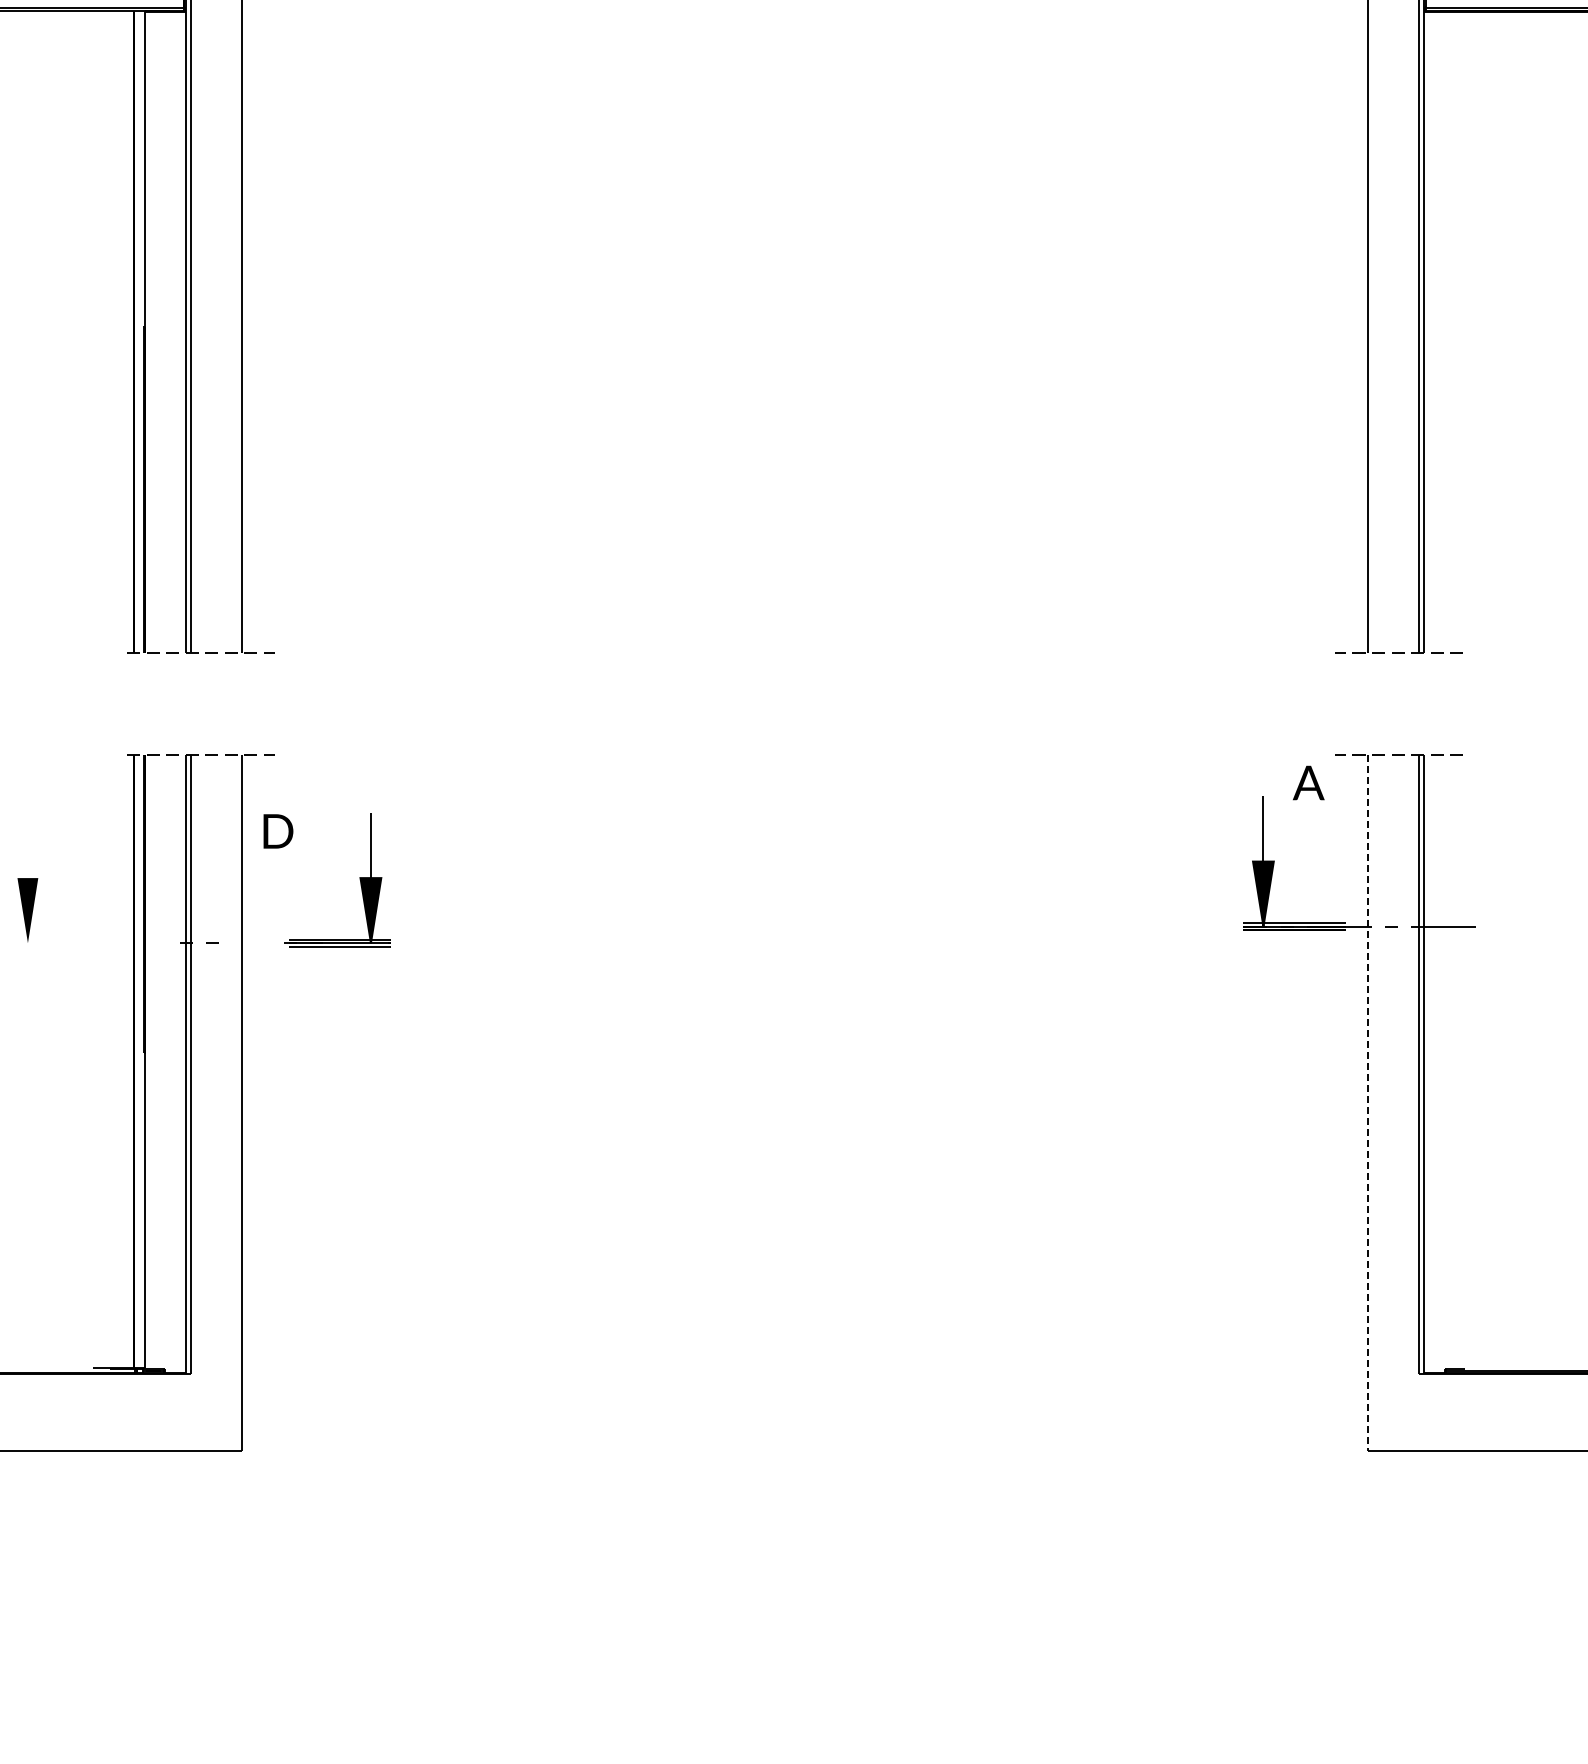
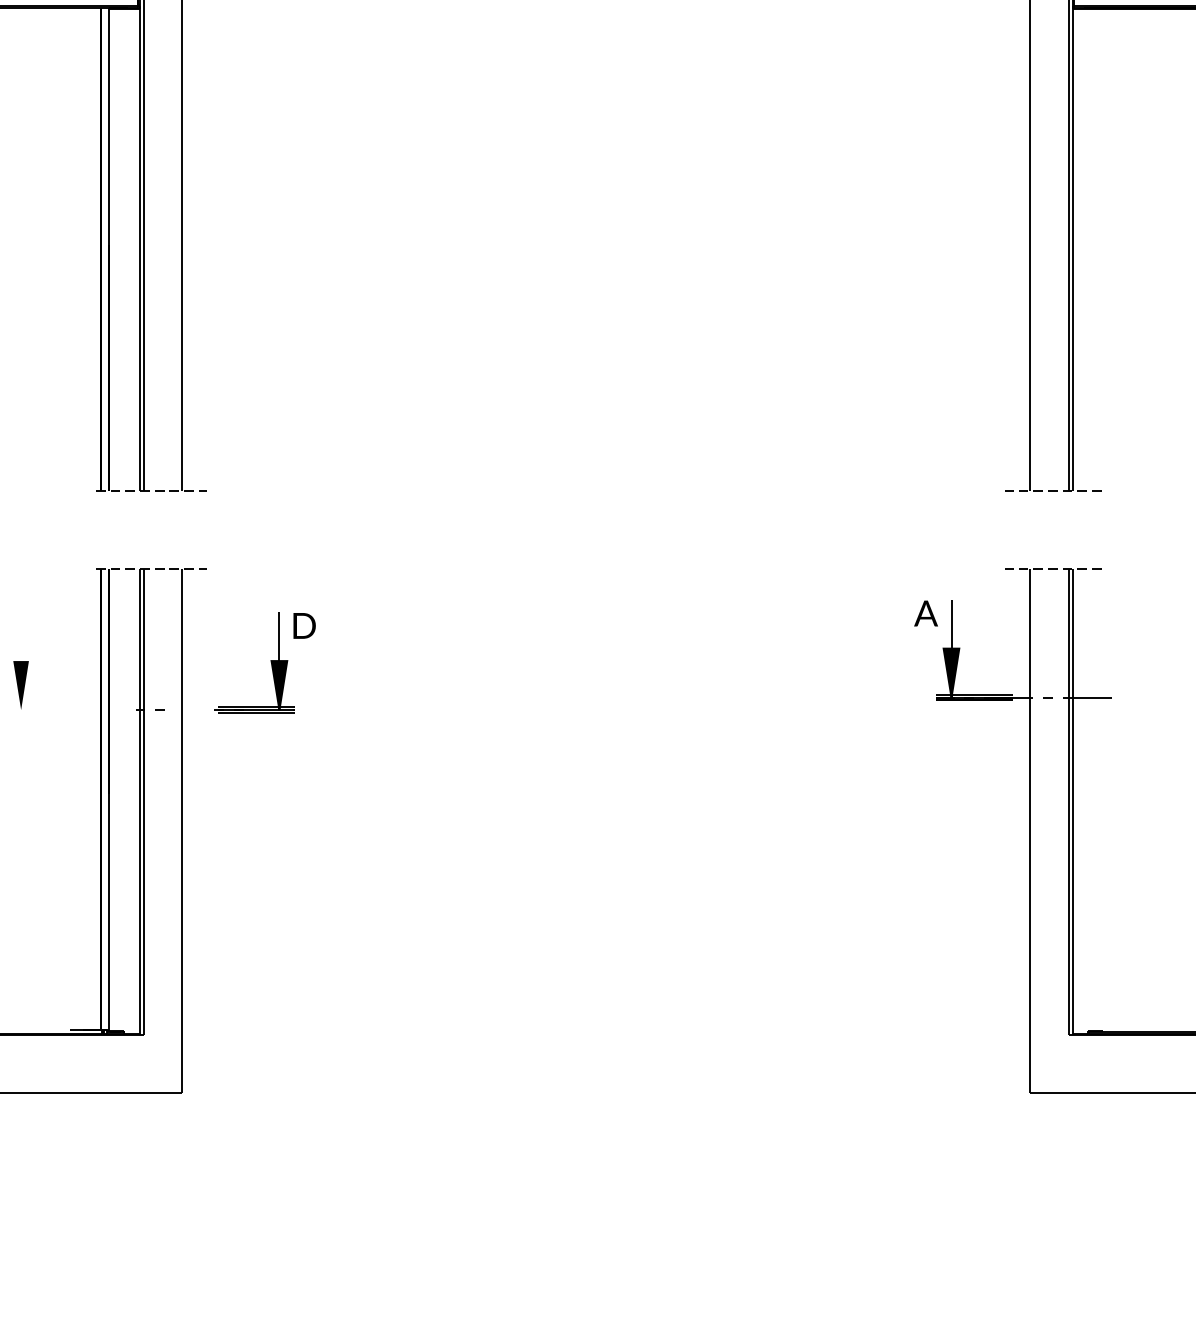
text: (1308, 782) -> (925, 613), moved
text: (278, 831) -> (304, 625), moved
line: (1367, 1103) -> (1029, 830), dashed -> solid

